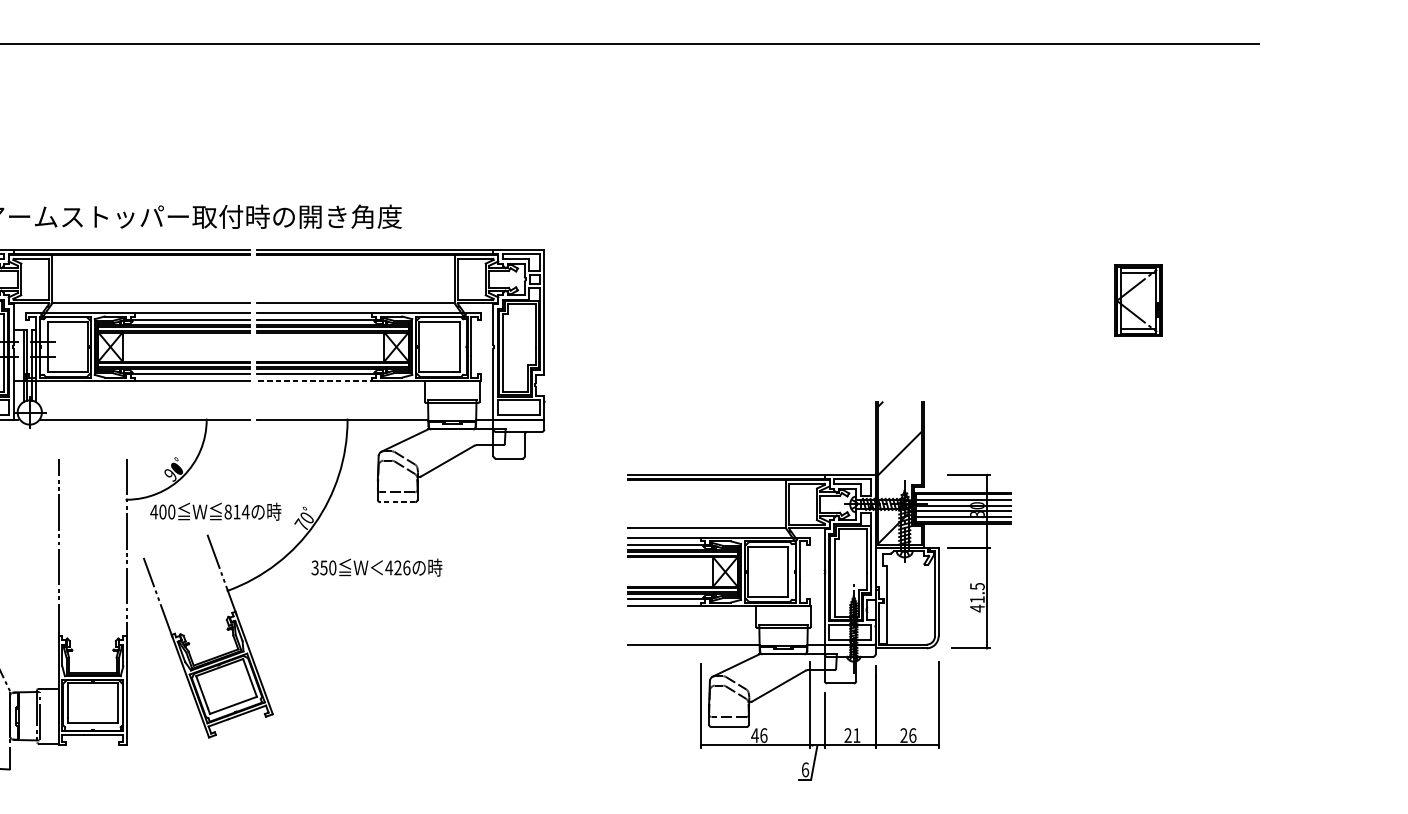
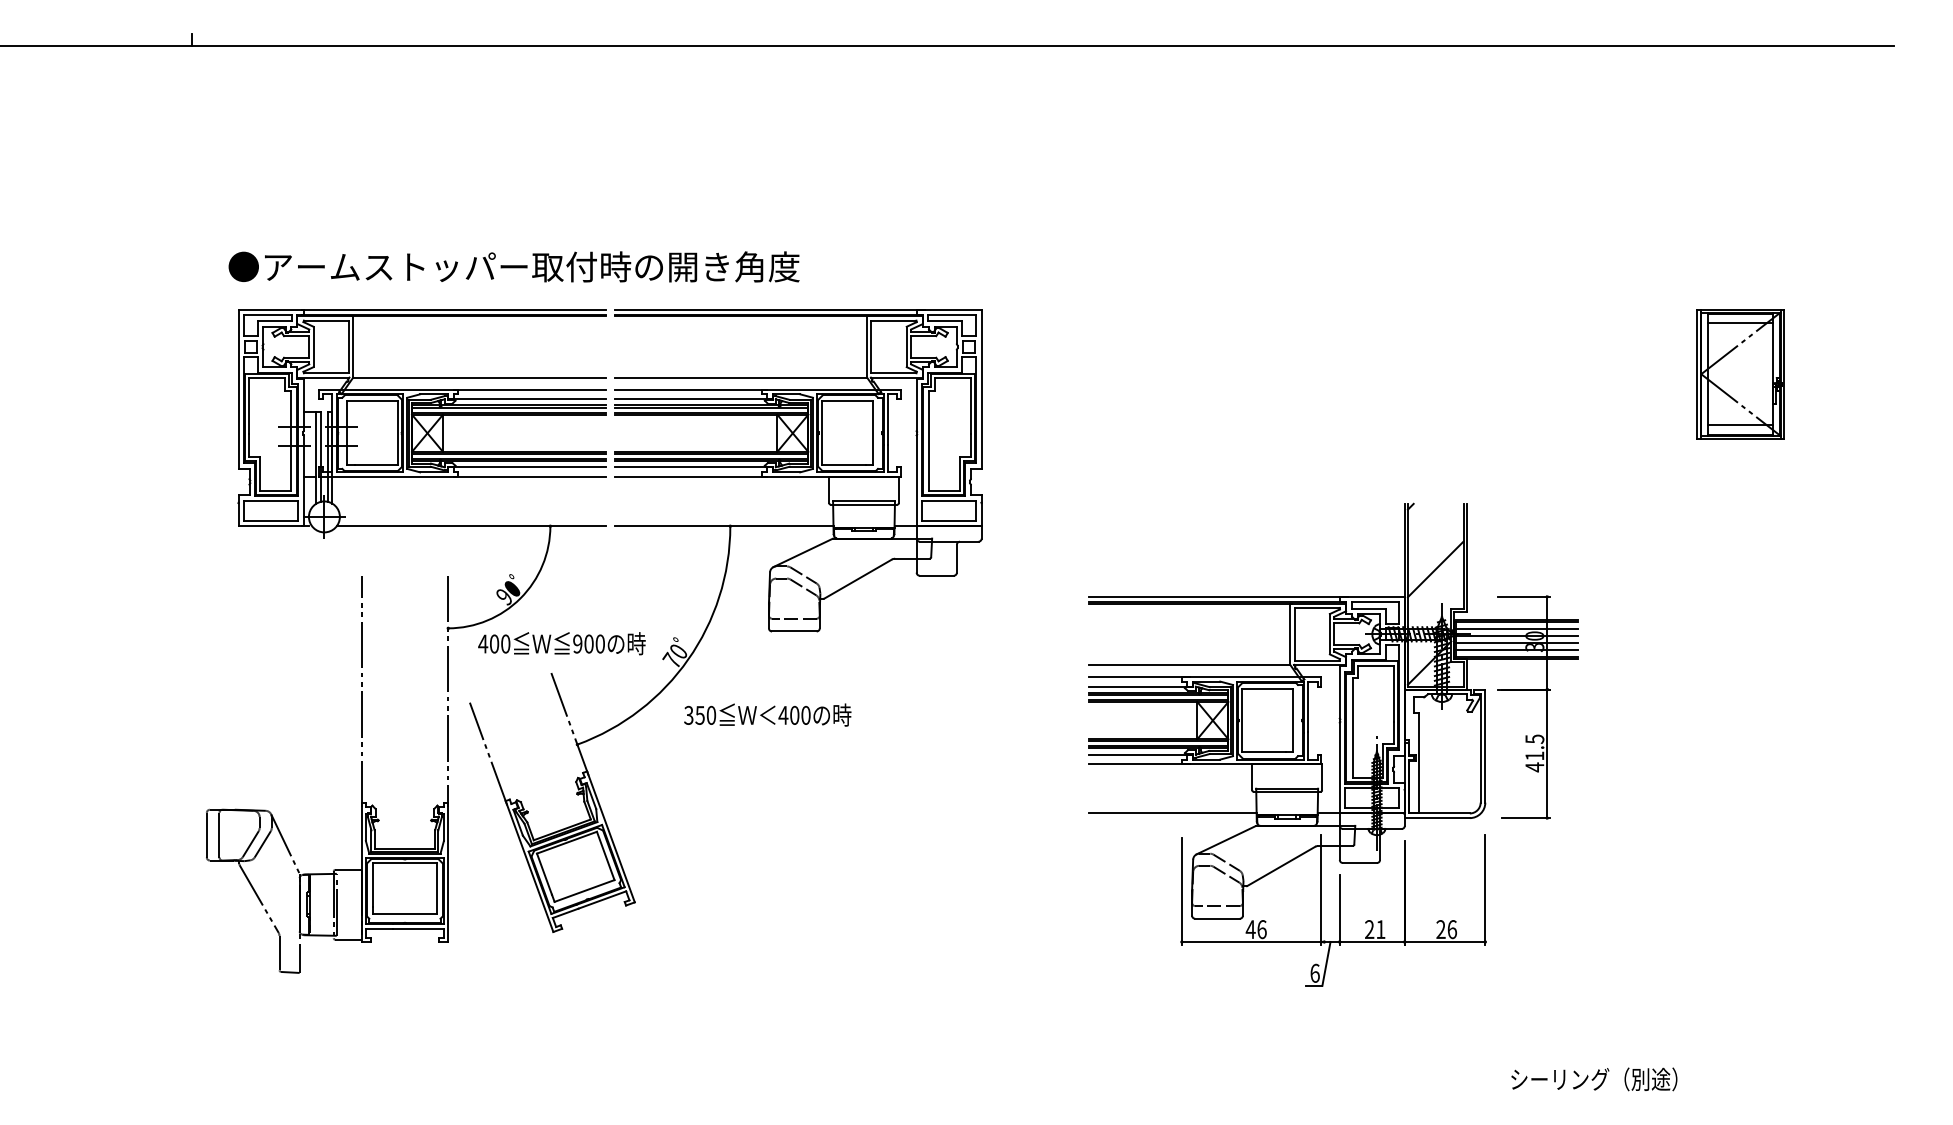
part: (1138, 301) -> (1740, 374), size x1.43
line: (316, 380) -> (690, 476), dashed -> solid
line: (397, 502) -> (793, 631), dashed -> solid
text: (237, 511) -> (589, 643), 814 -> 900
text: (402, 567) -> (800, 714), 426 -> 400

